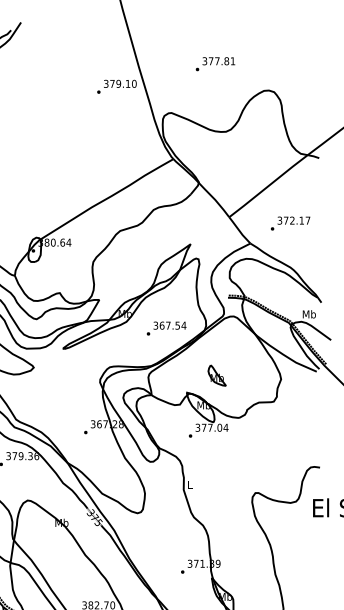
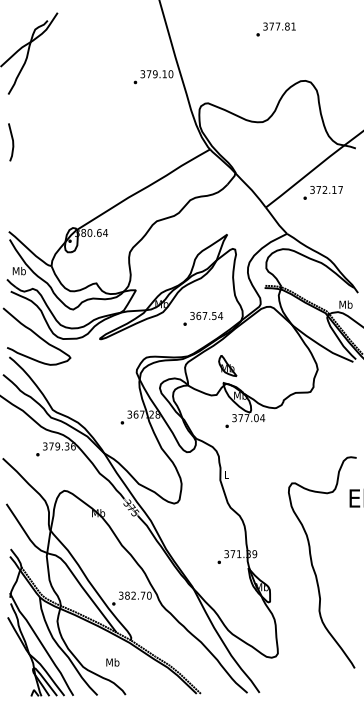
text: (214, 64) -> (275, 29), moved
text: (289, 223) -> (322, 192), moved
part: (216, 375) -> (227, 365), moved

